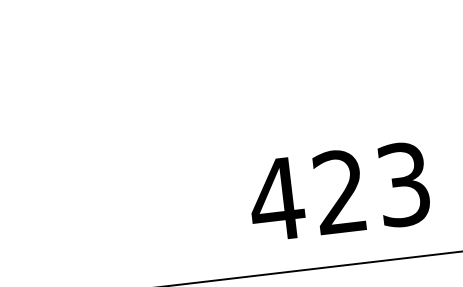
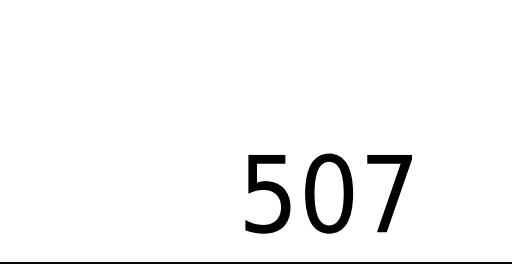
text: (338, 192) -> (327, 193), 423 -> 507

